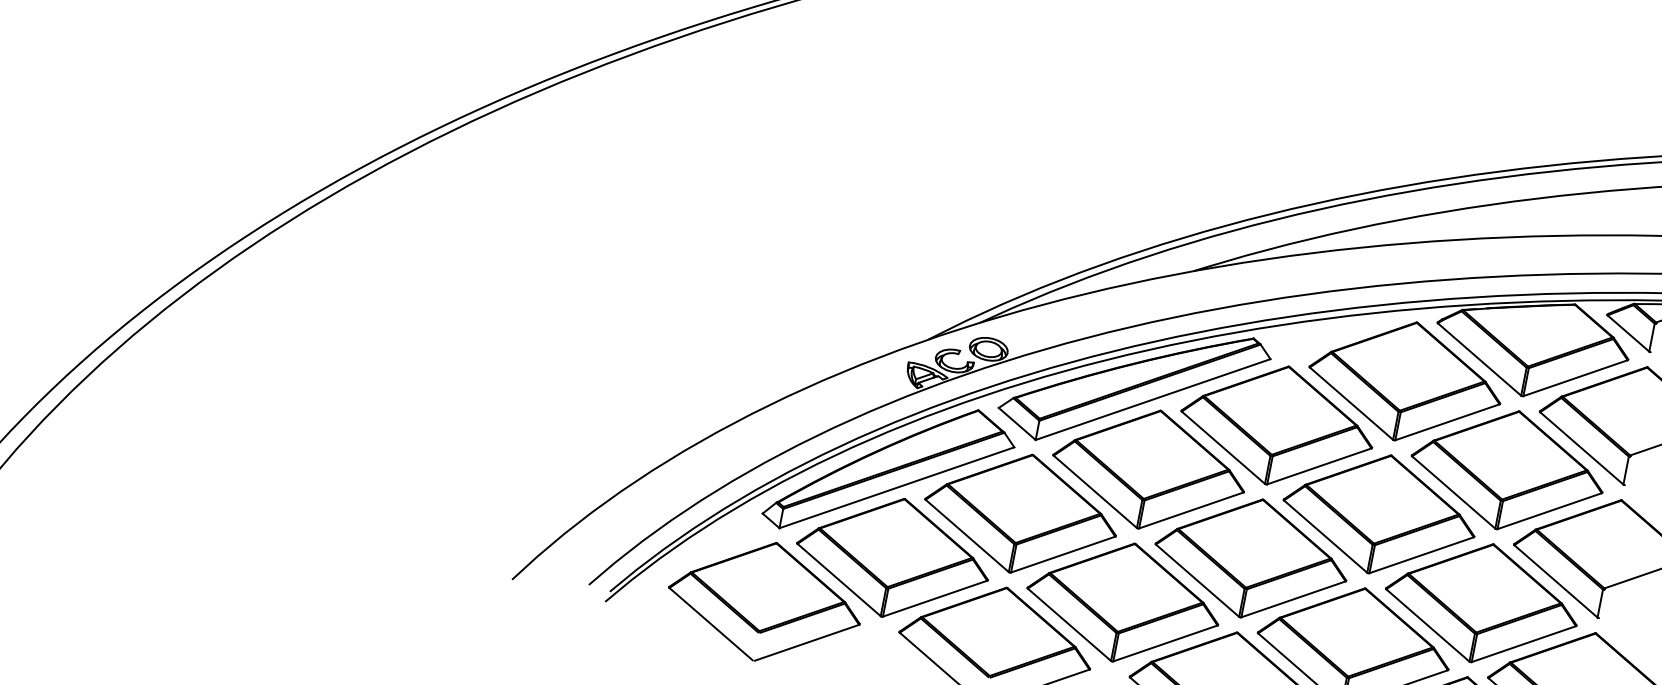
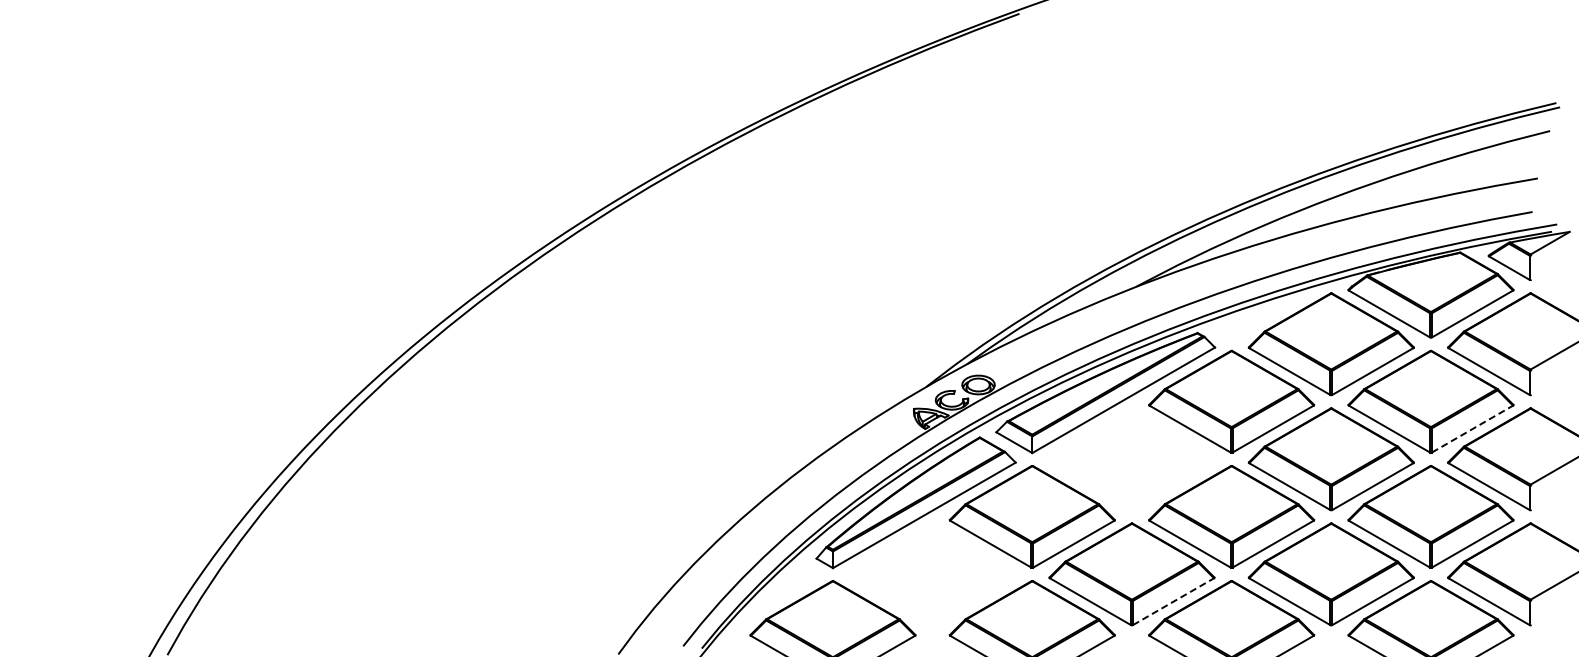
part: (1148, 469) -> (1131, 459), removed
line: (1549, 511) -> (1472, 429), solid -> dashed
part: (893, 557) -> (932, 574), removed
line: (1165, 643) -> (1173, 601), solid -> dashed

